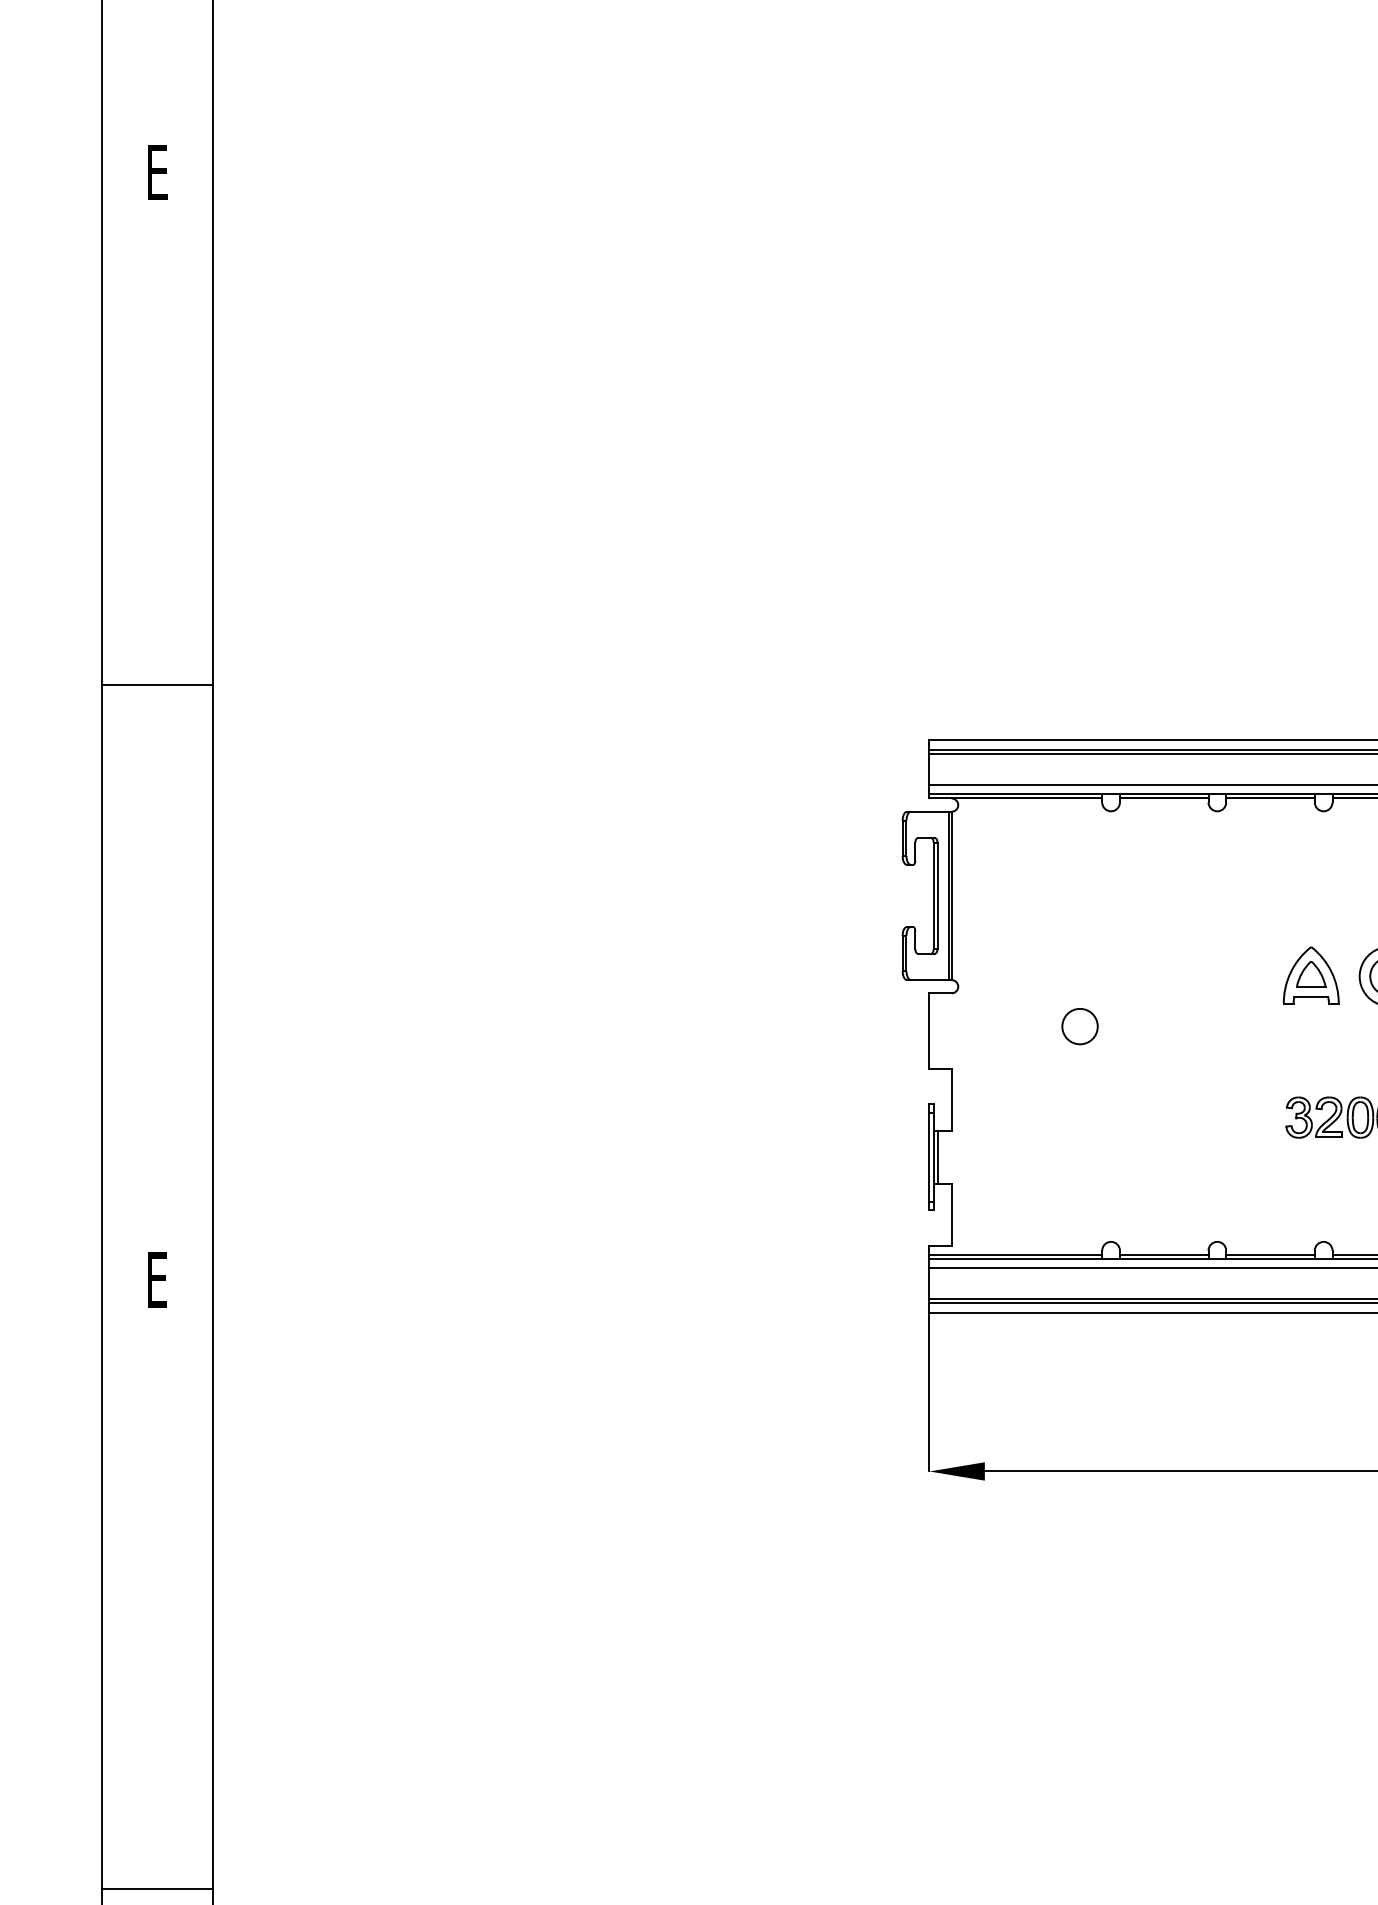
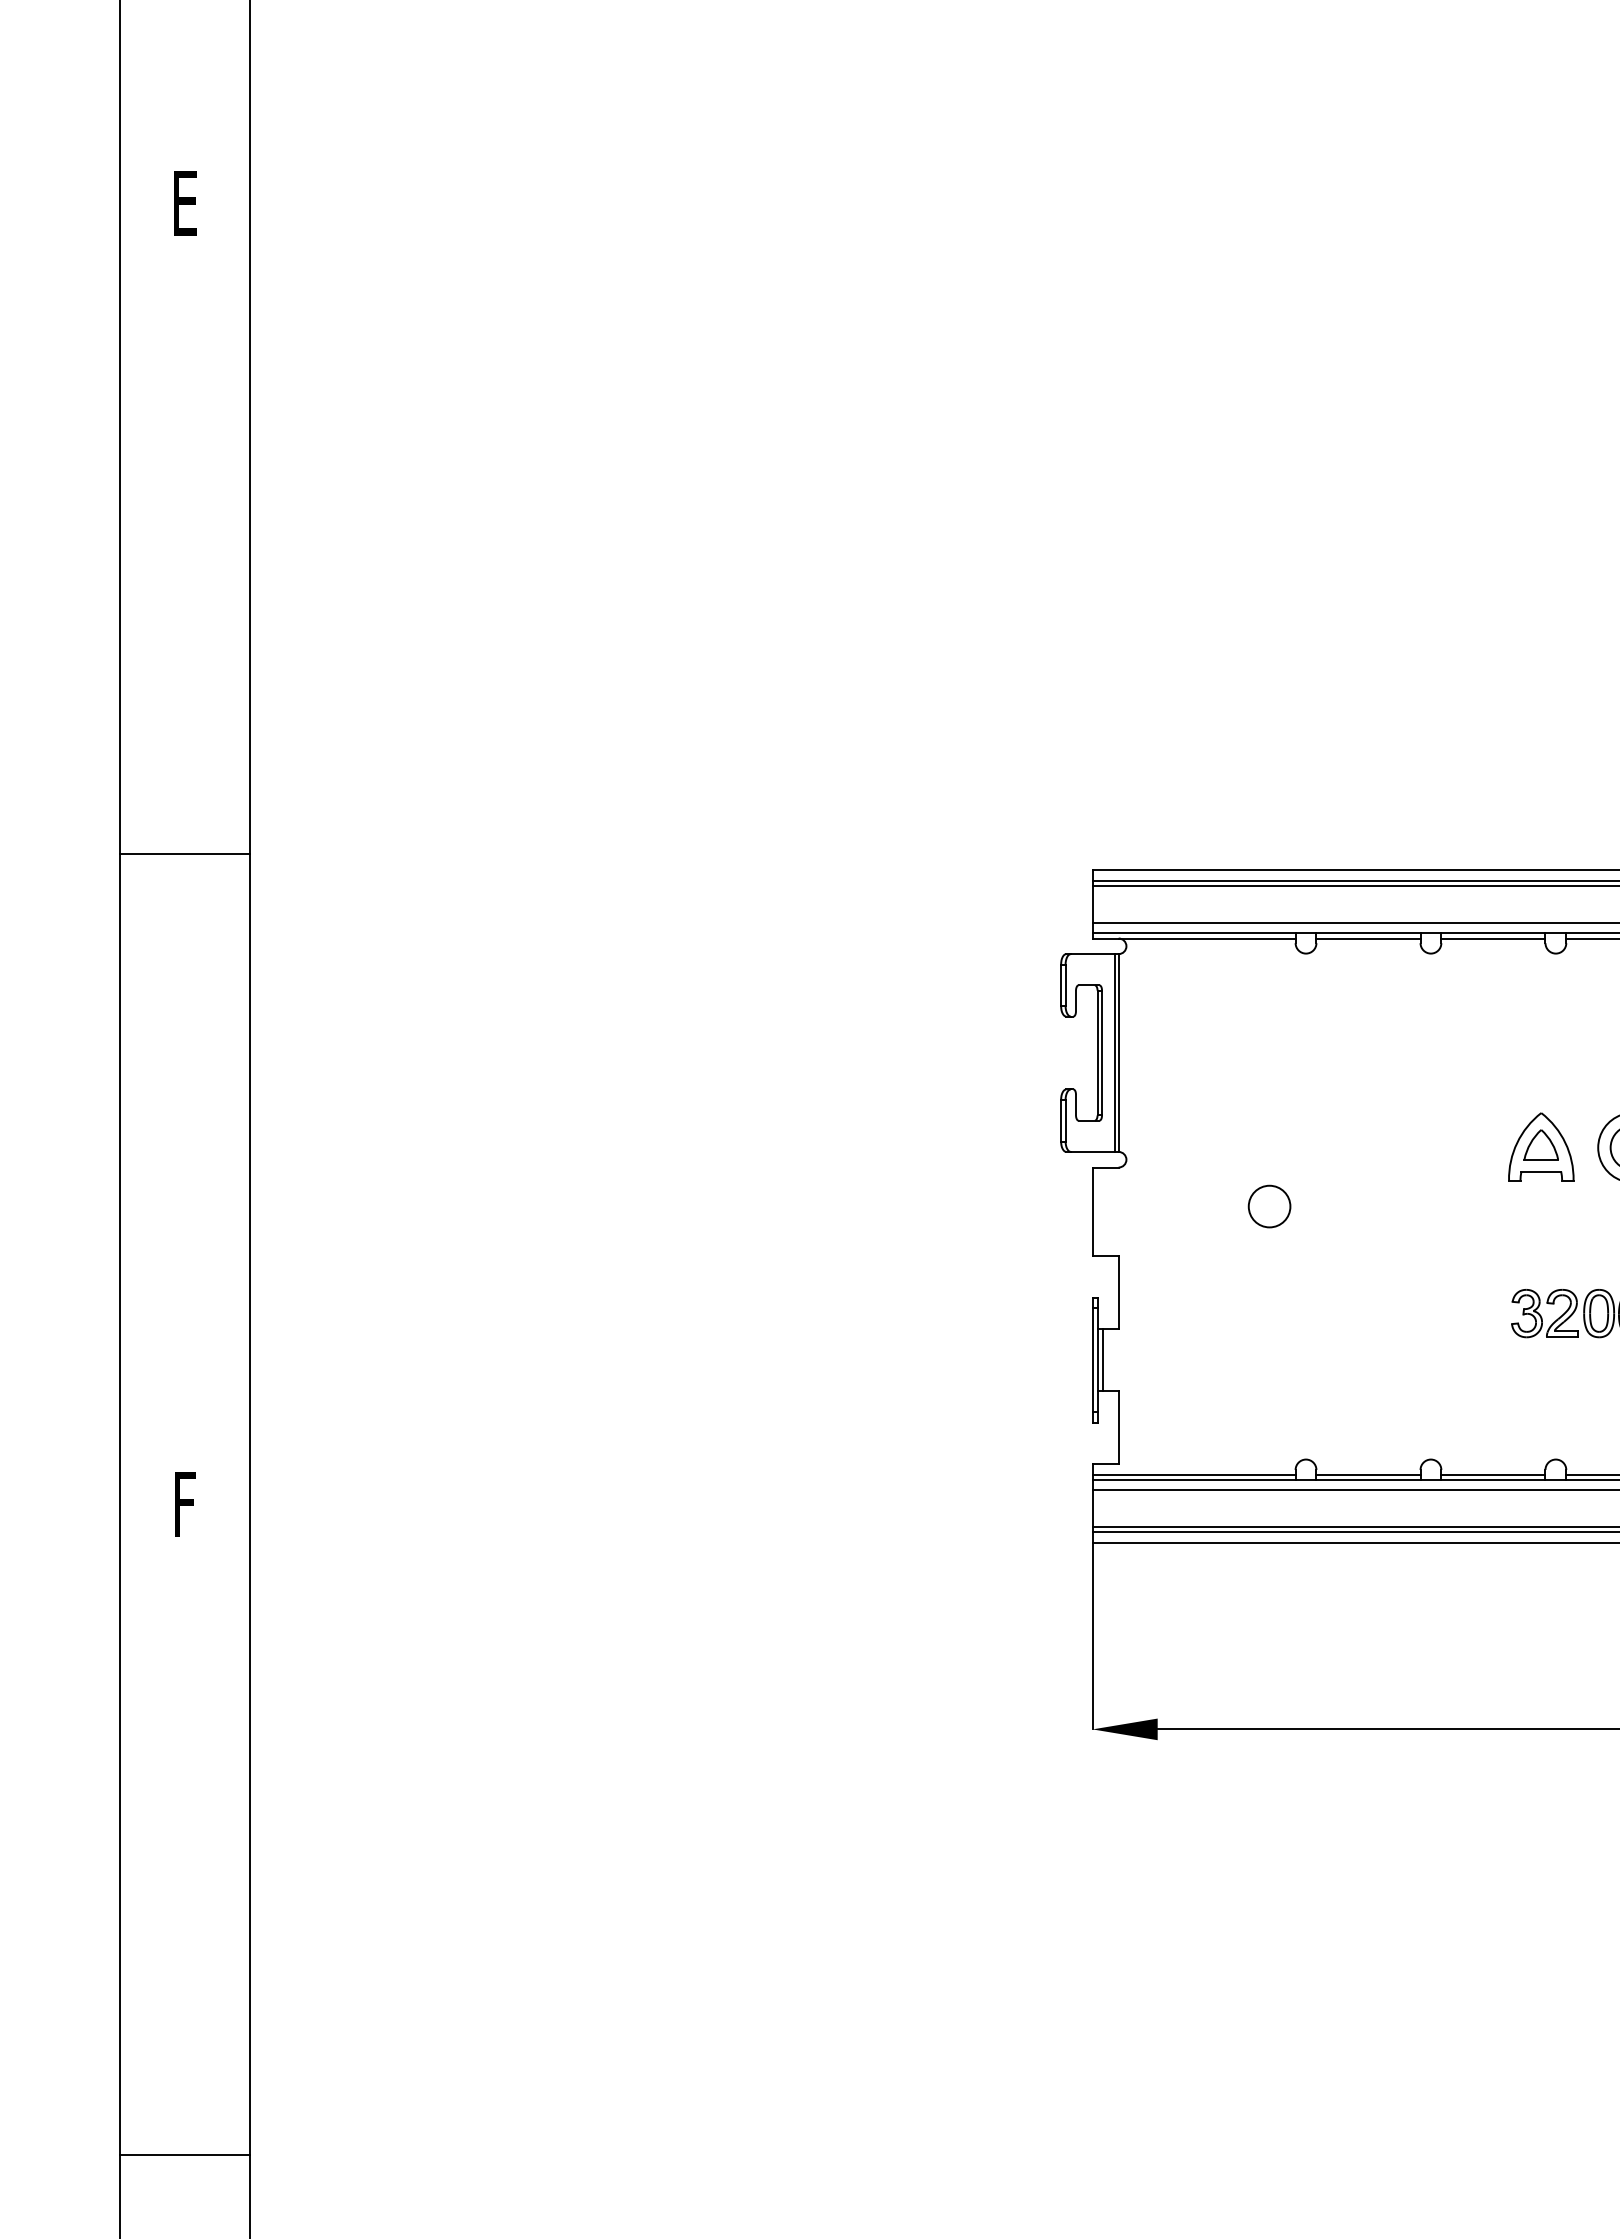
line: (157, 684) -> (185, 853), moved
text: (157, 1280) -> (185, 1504), E -> F
line: (157, 1888) -> (185, 2154), moved

